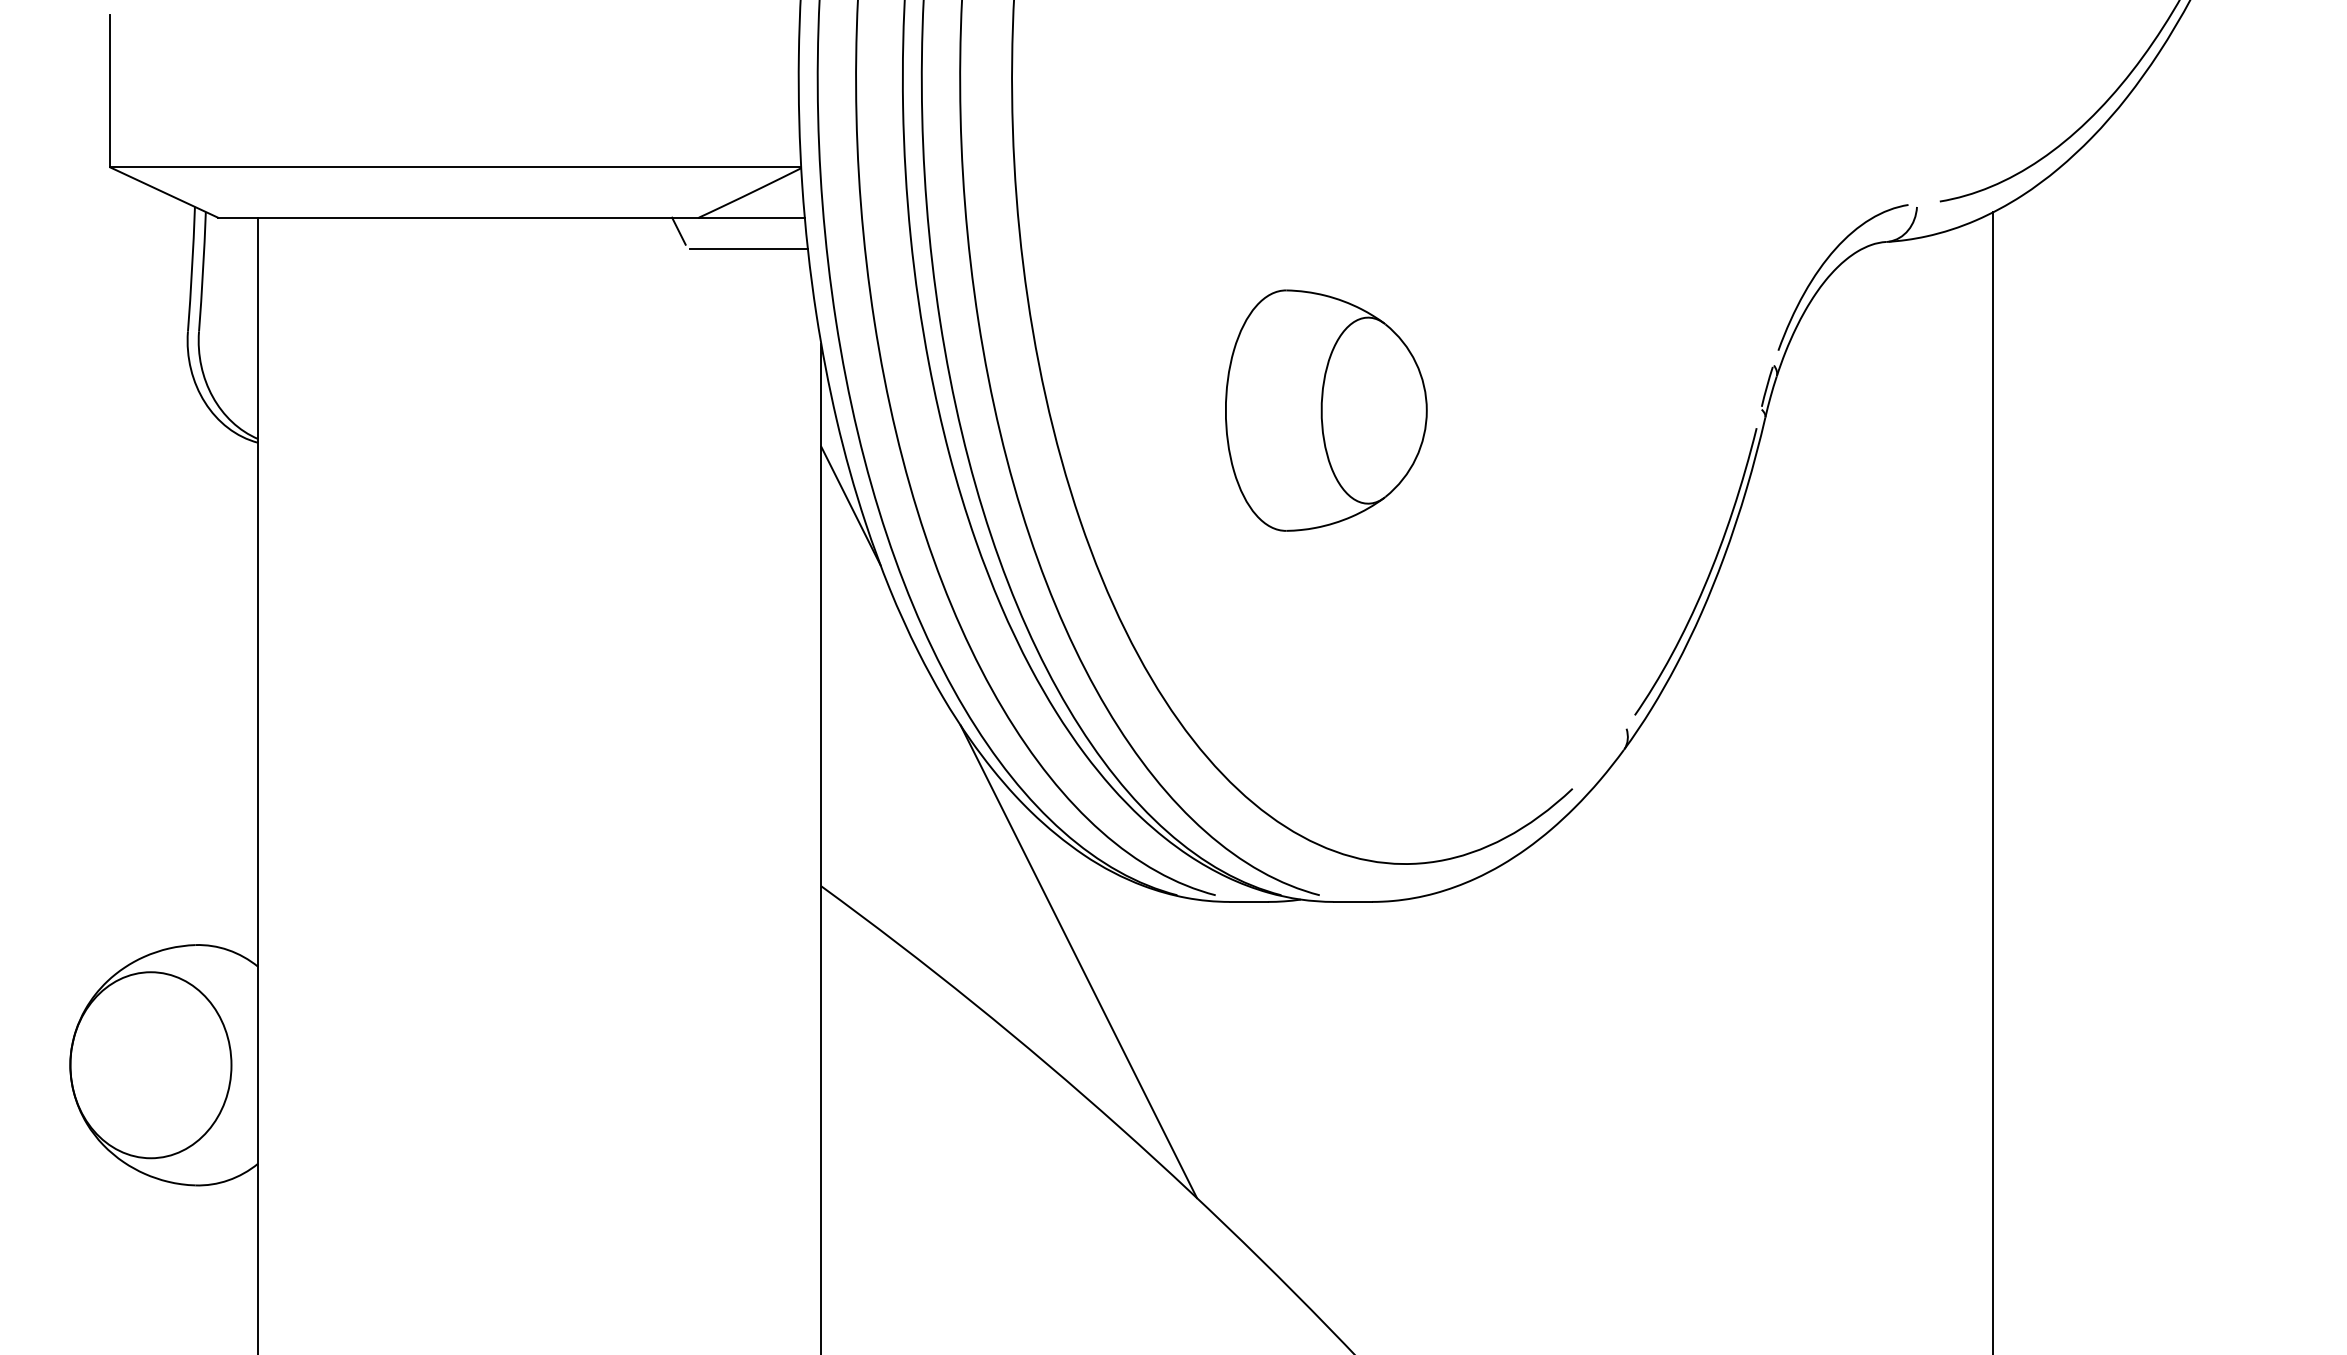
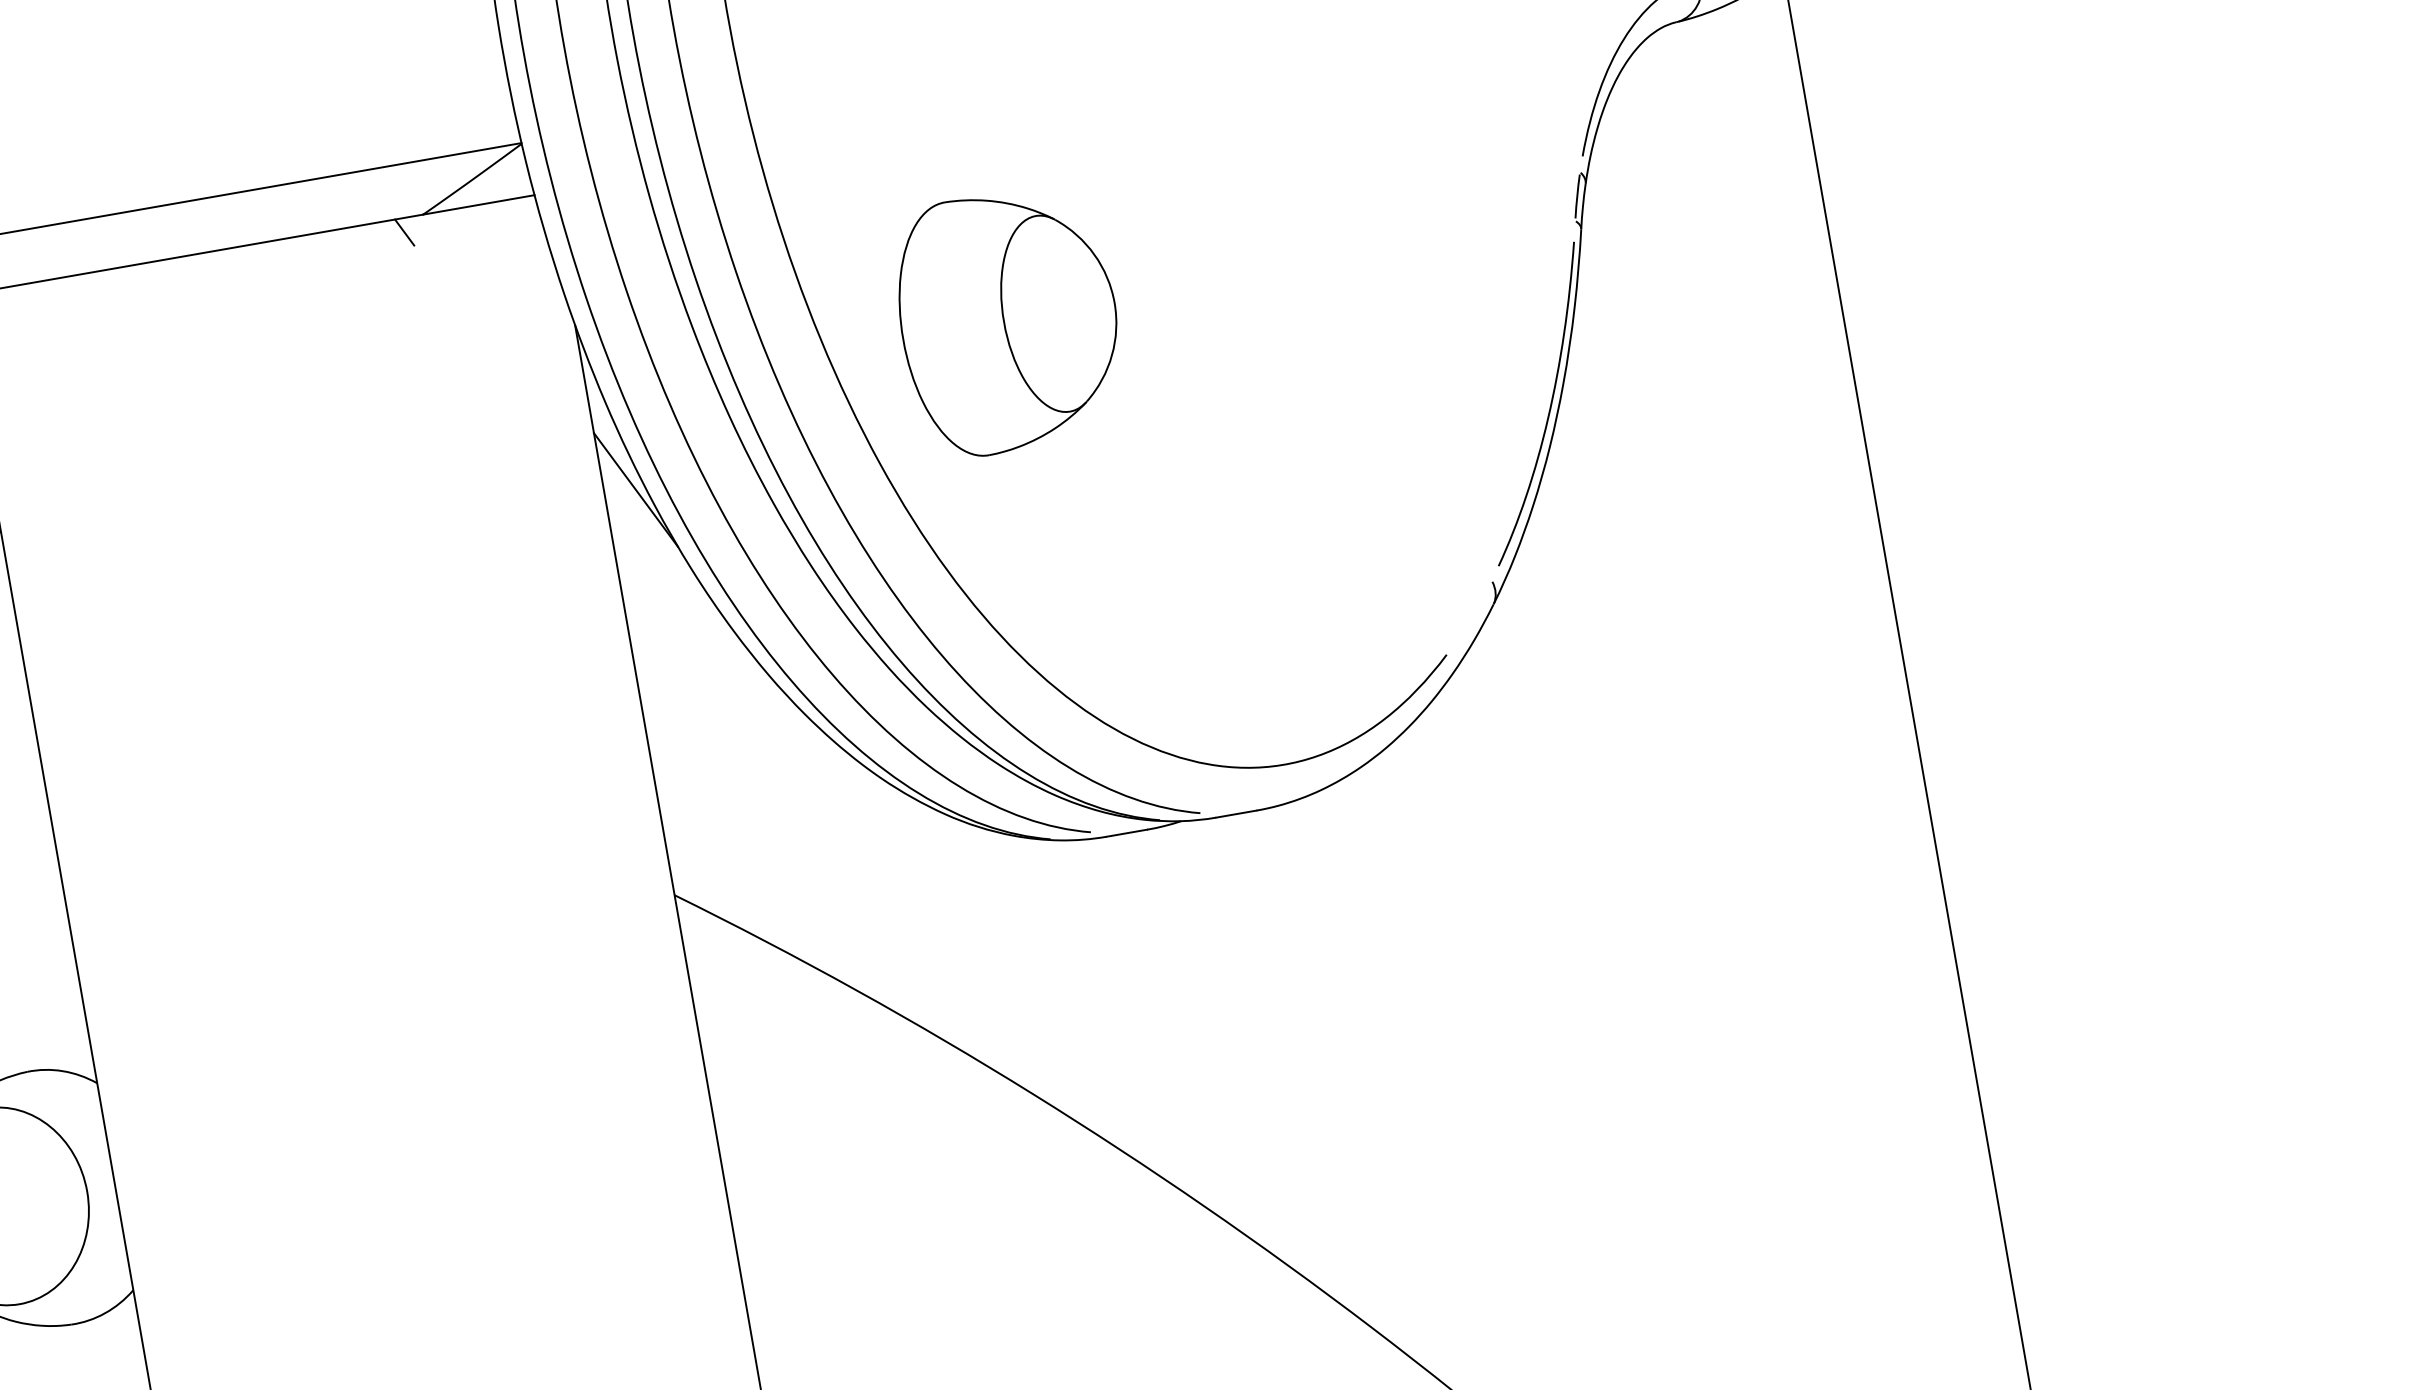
line: (748, 249) -> (481, 238), removed
part: (1326, 410) -> (1009, 321), moved
line: (1078, 961) -> (958, 927), removed

